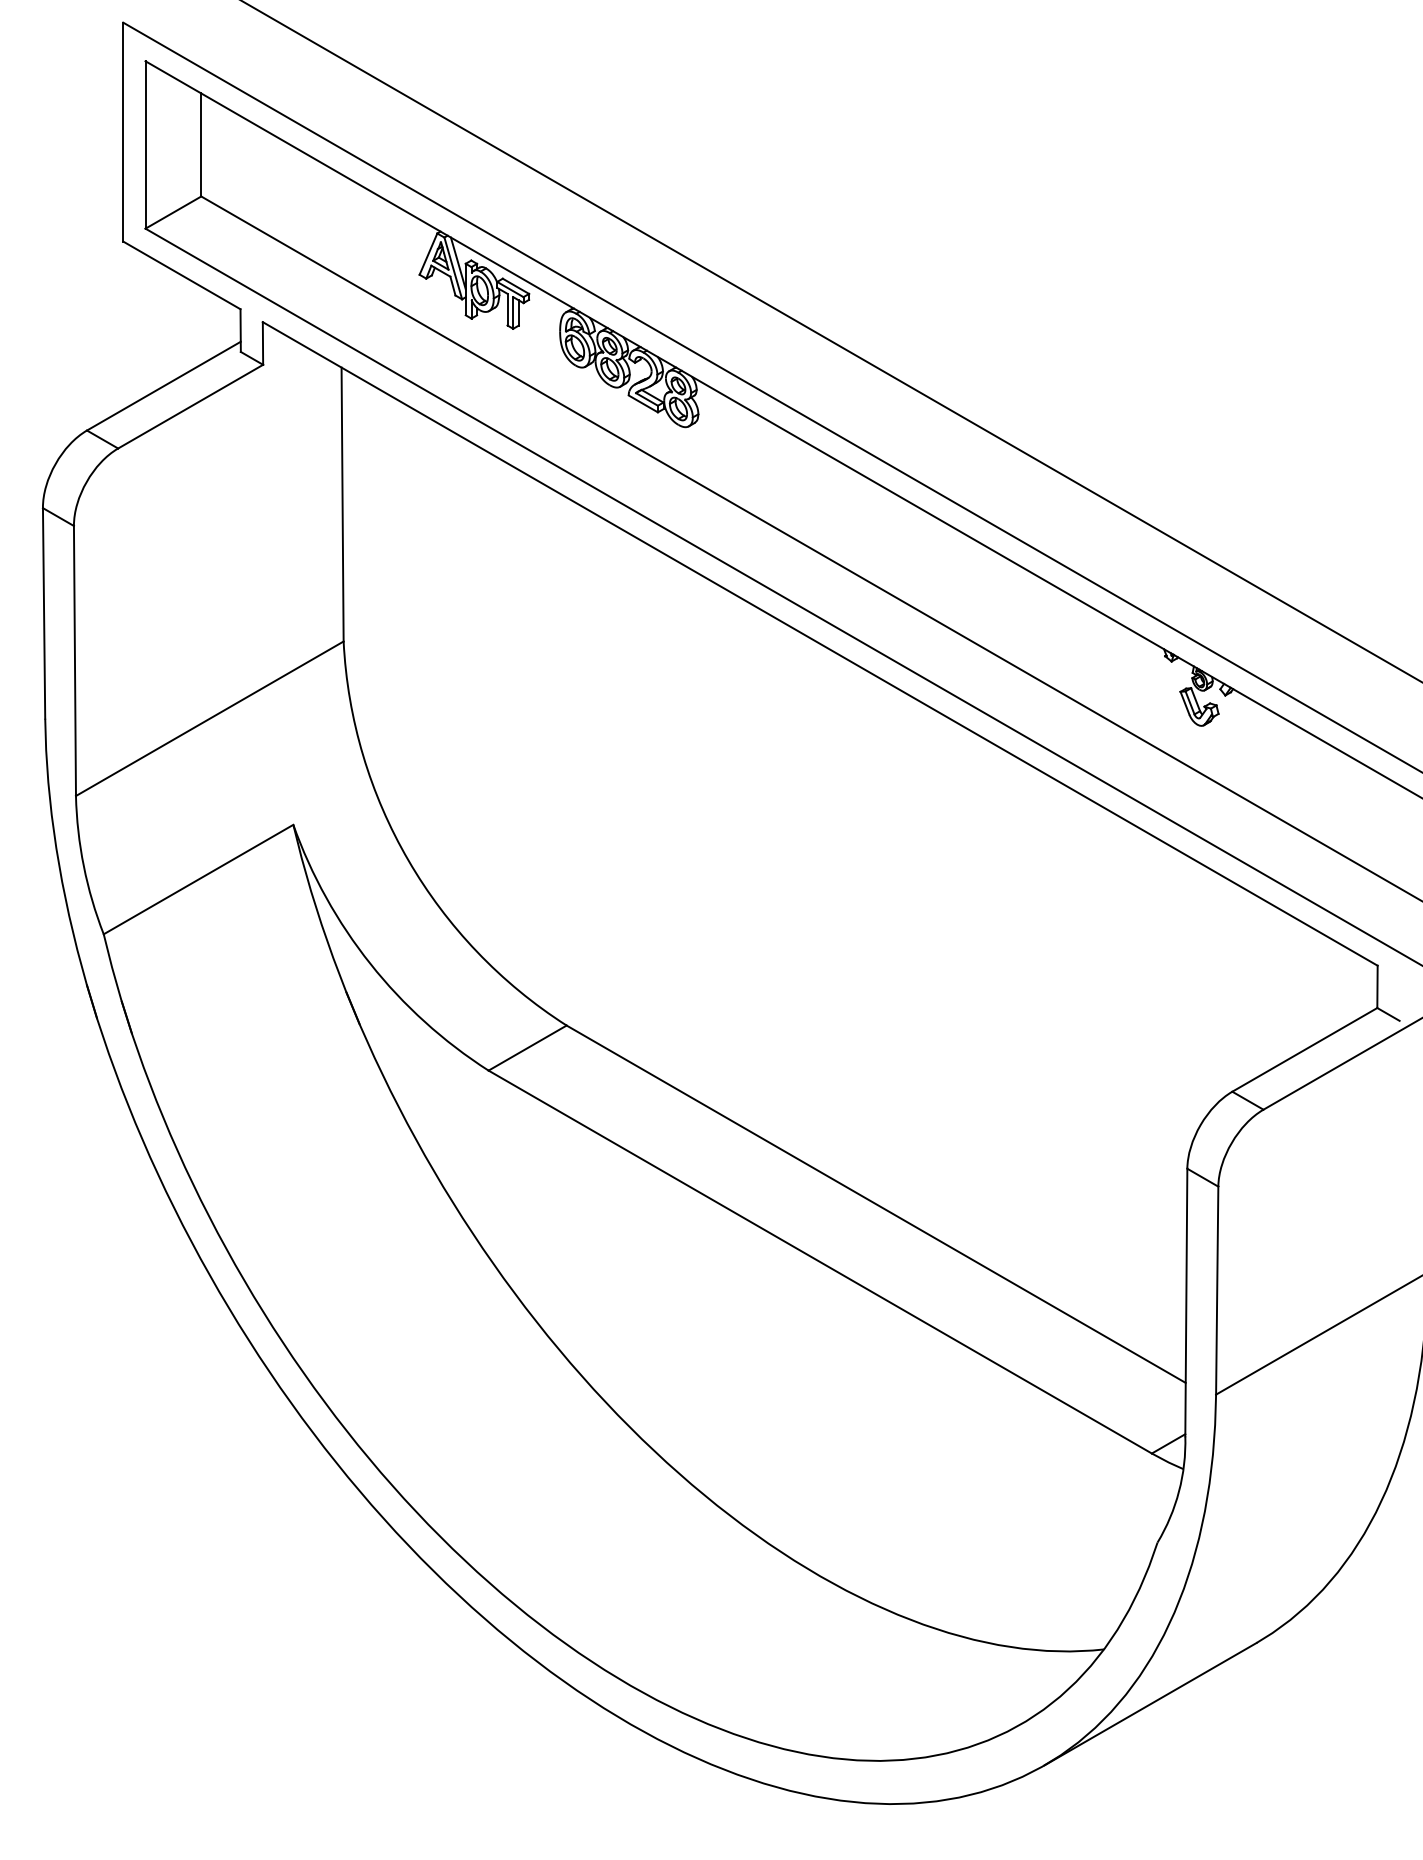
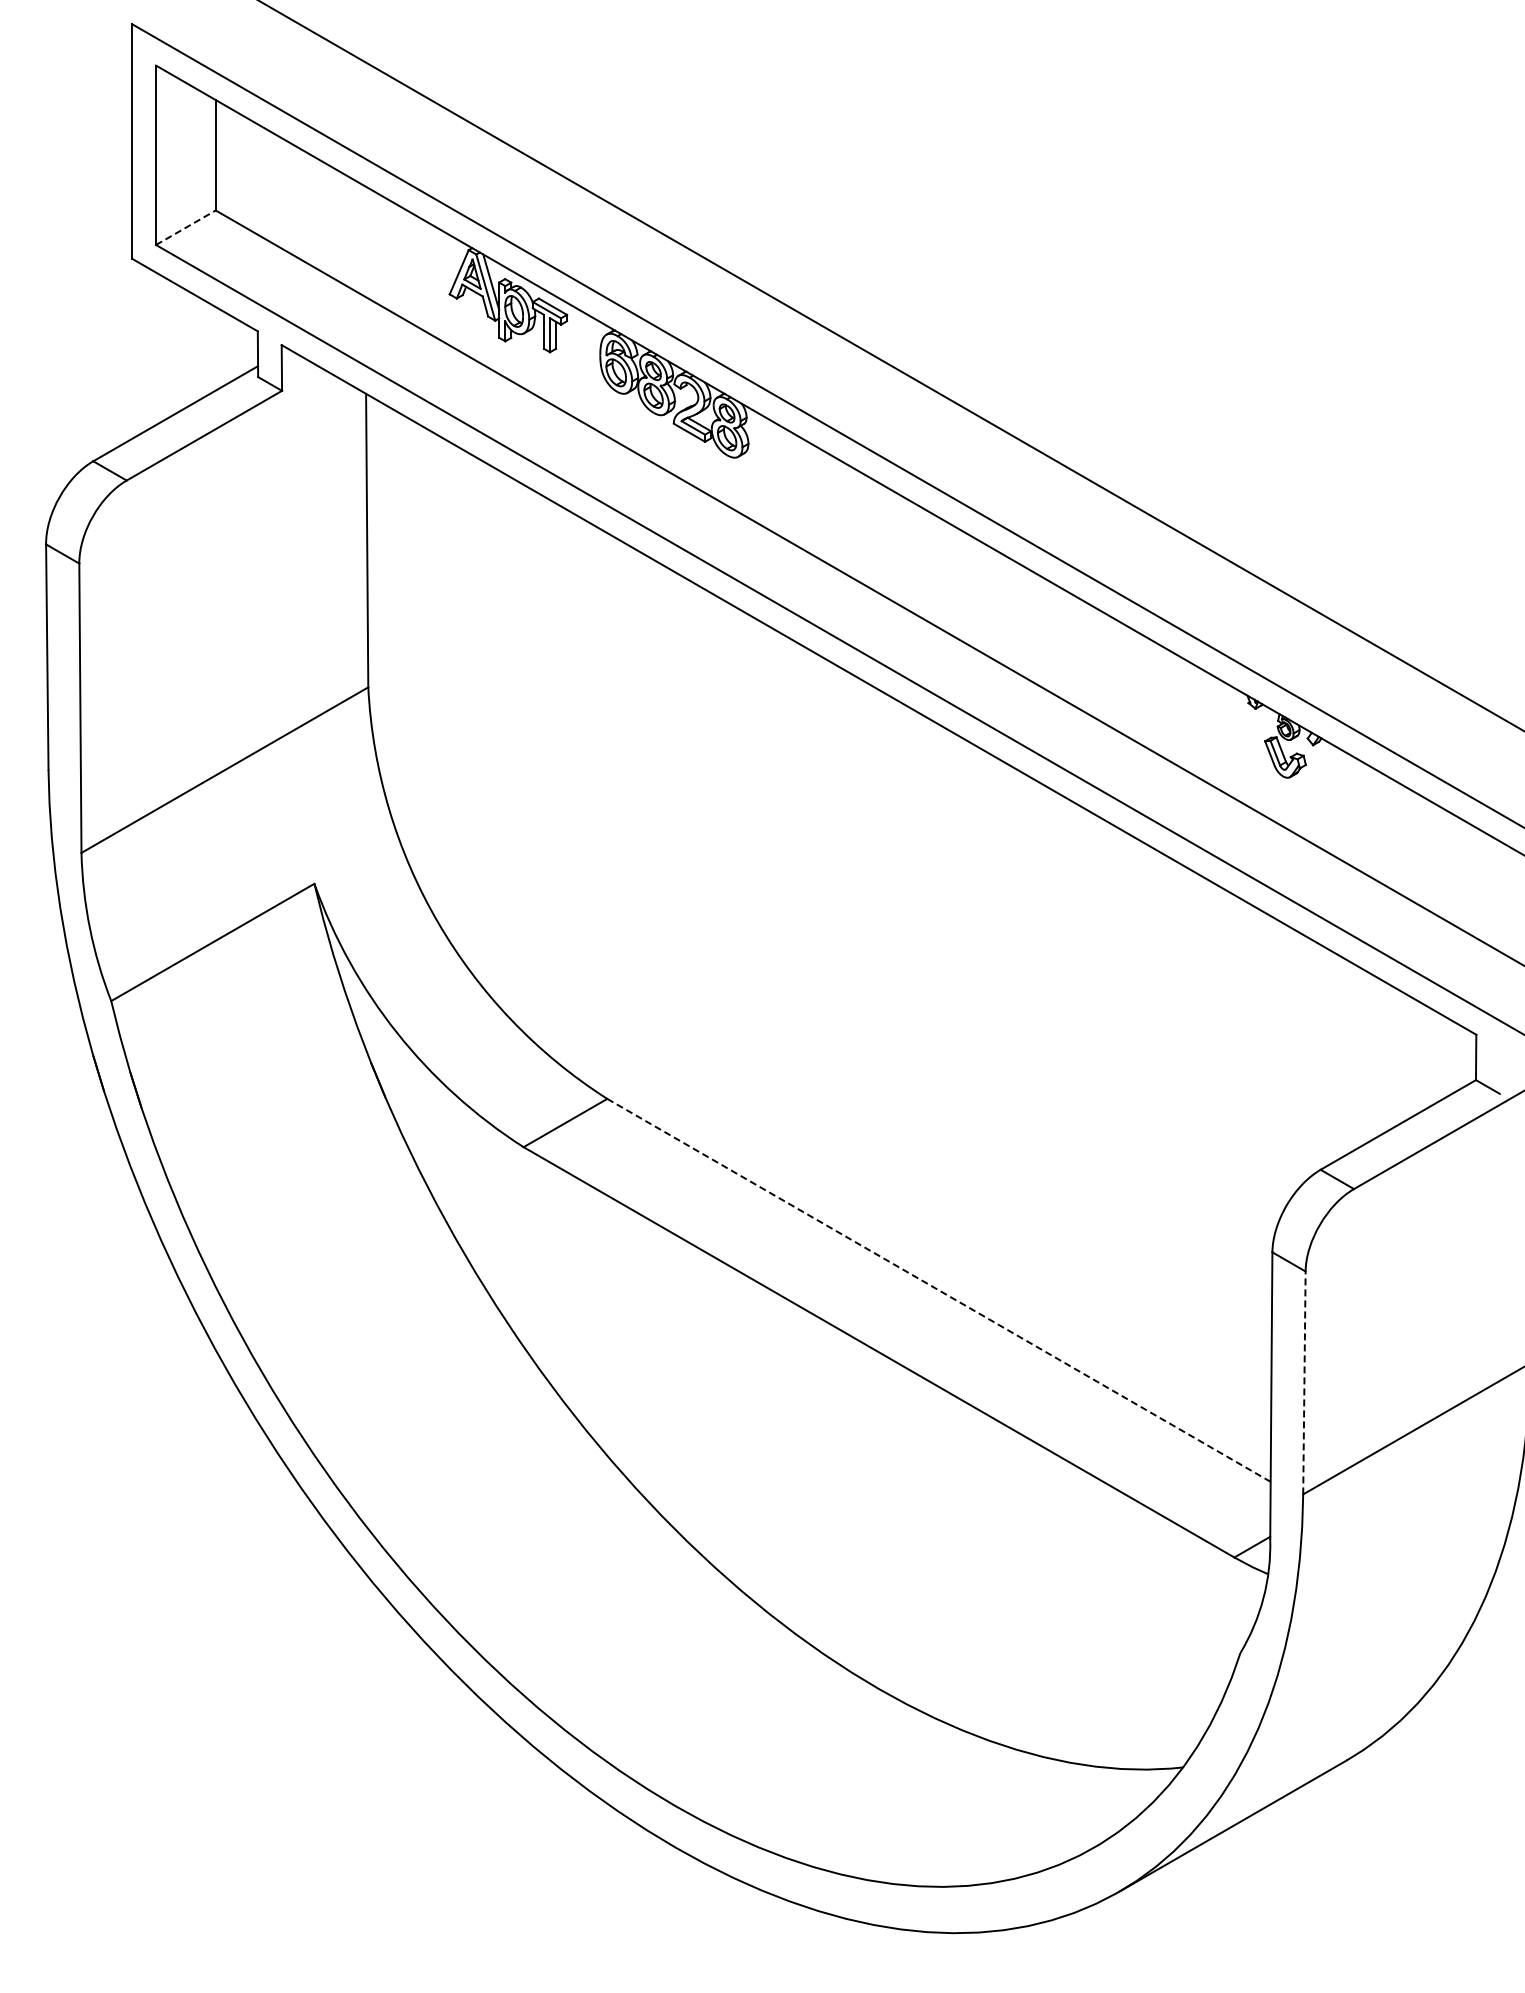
line: (173, 212) -> (186, 227), solid -> dashed
line: (875, 1204) -> (938, 1290), solid -> dashed
line: (1217, 1290) -> (1304, 1382), solid -> dashed

